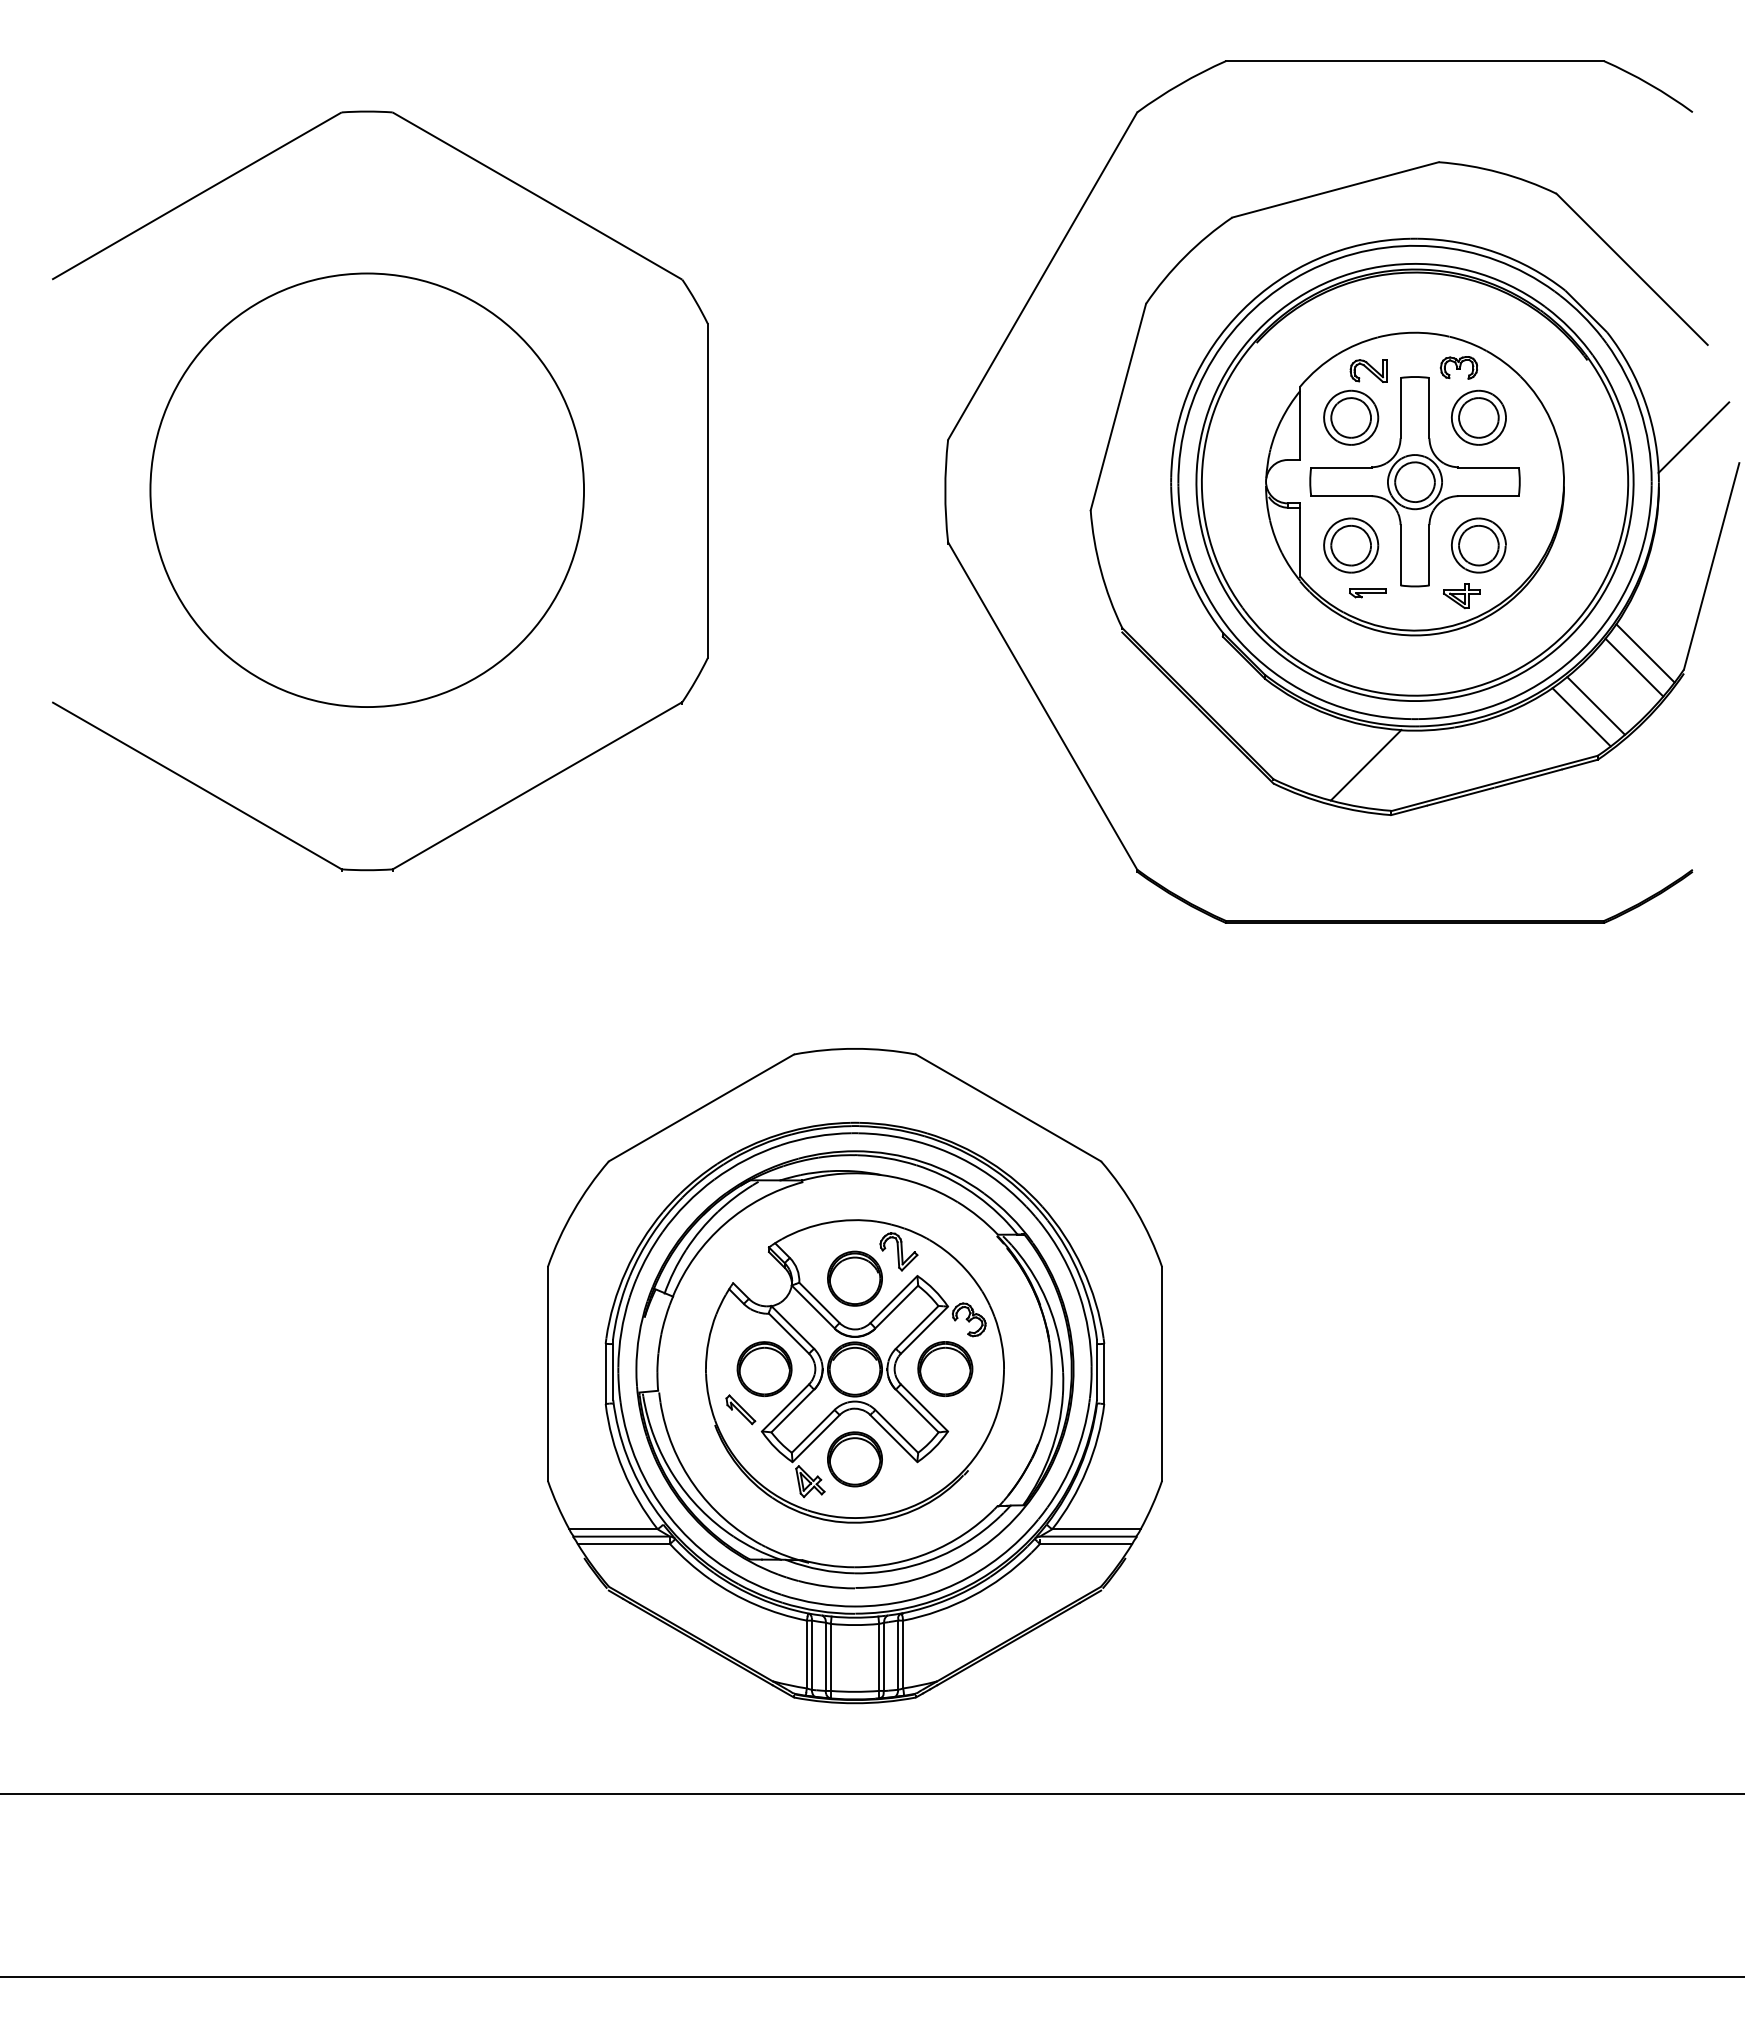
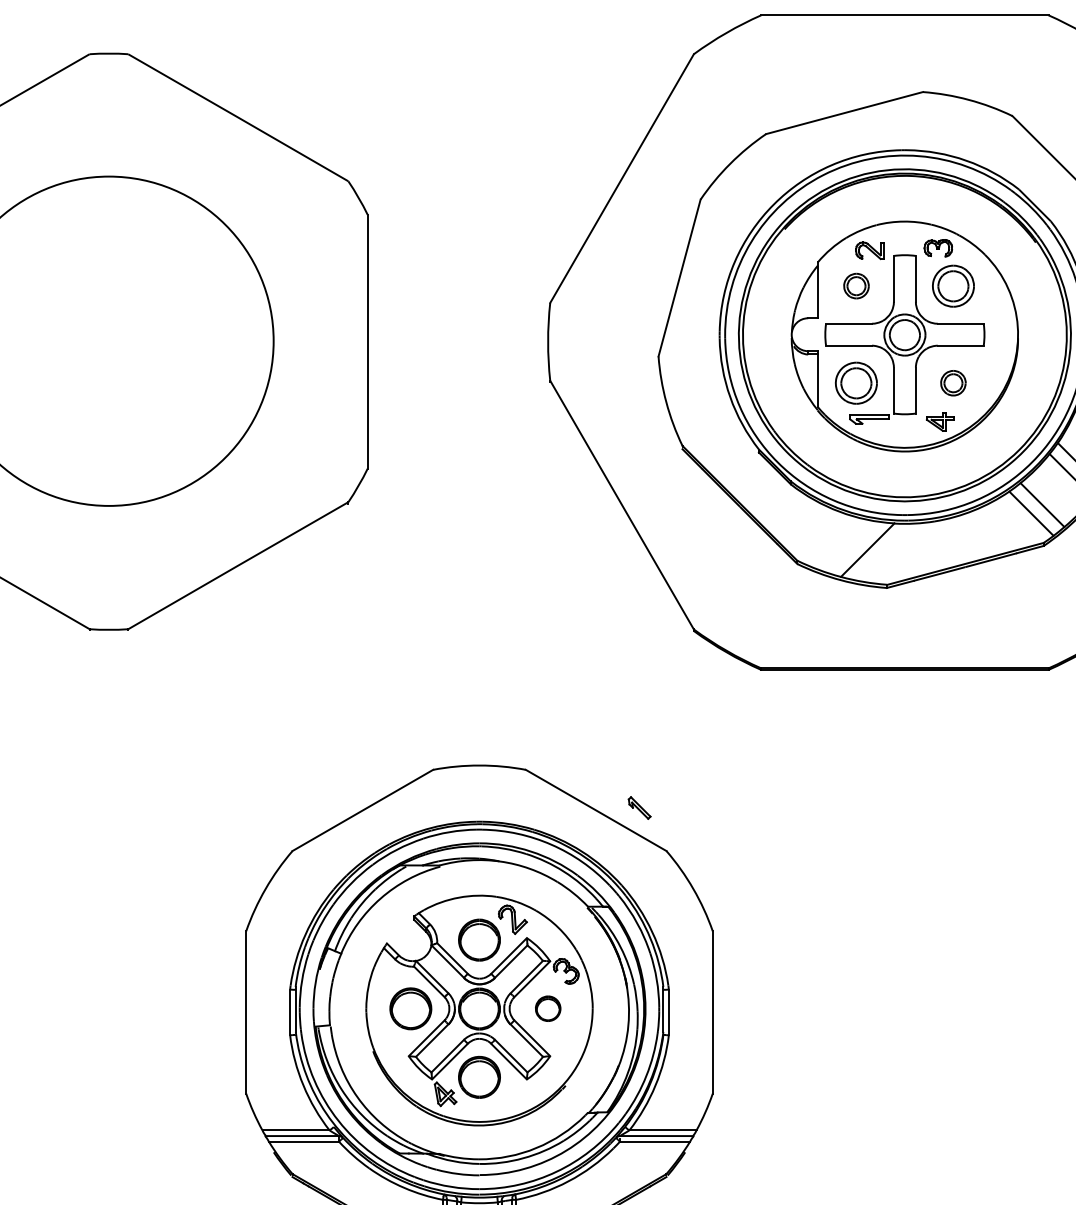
part: (1351, 417) -> (856, 285), size x0.6
part: (1478, 545) -> (953, 383), size x0.6
part: (1367, 593) -> (868, 419), size x1.4
part: (945, 1368) -> (548, 1008), size x0.6
part: (740, 1409) -> (639, 807), moved

